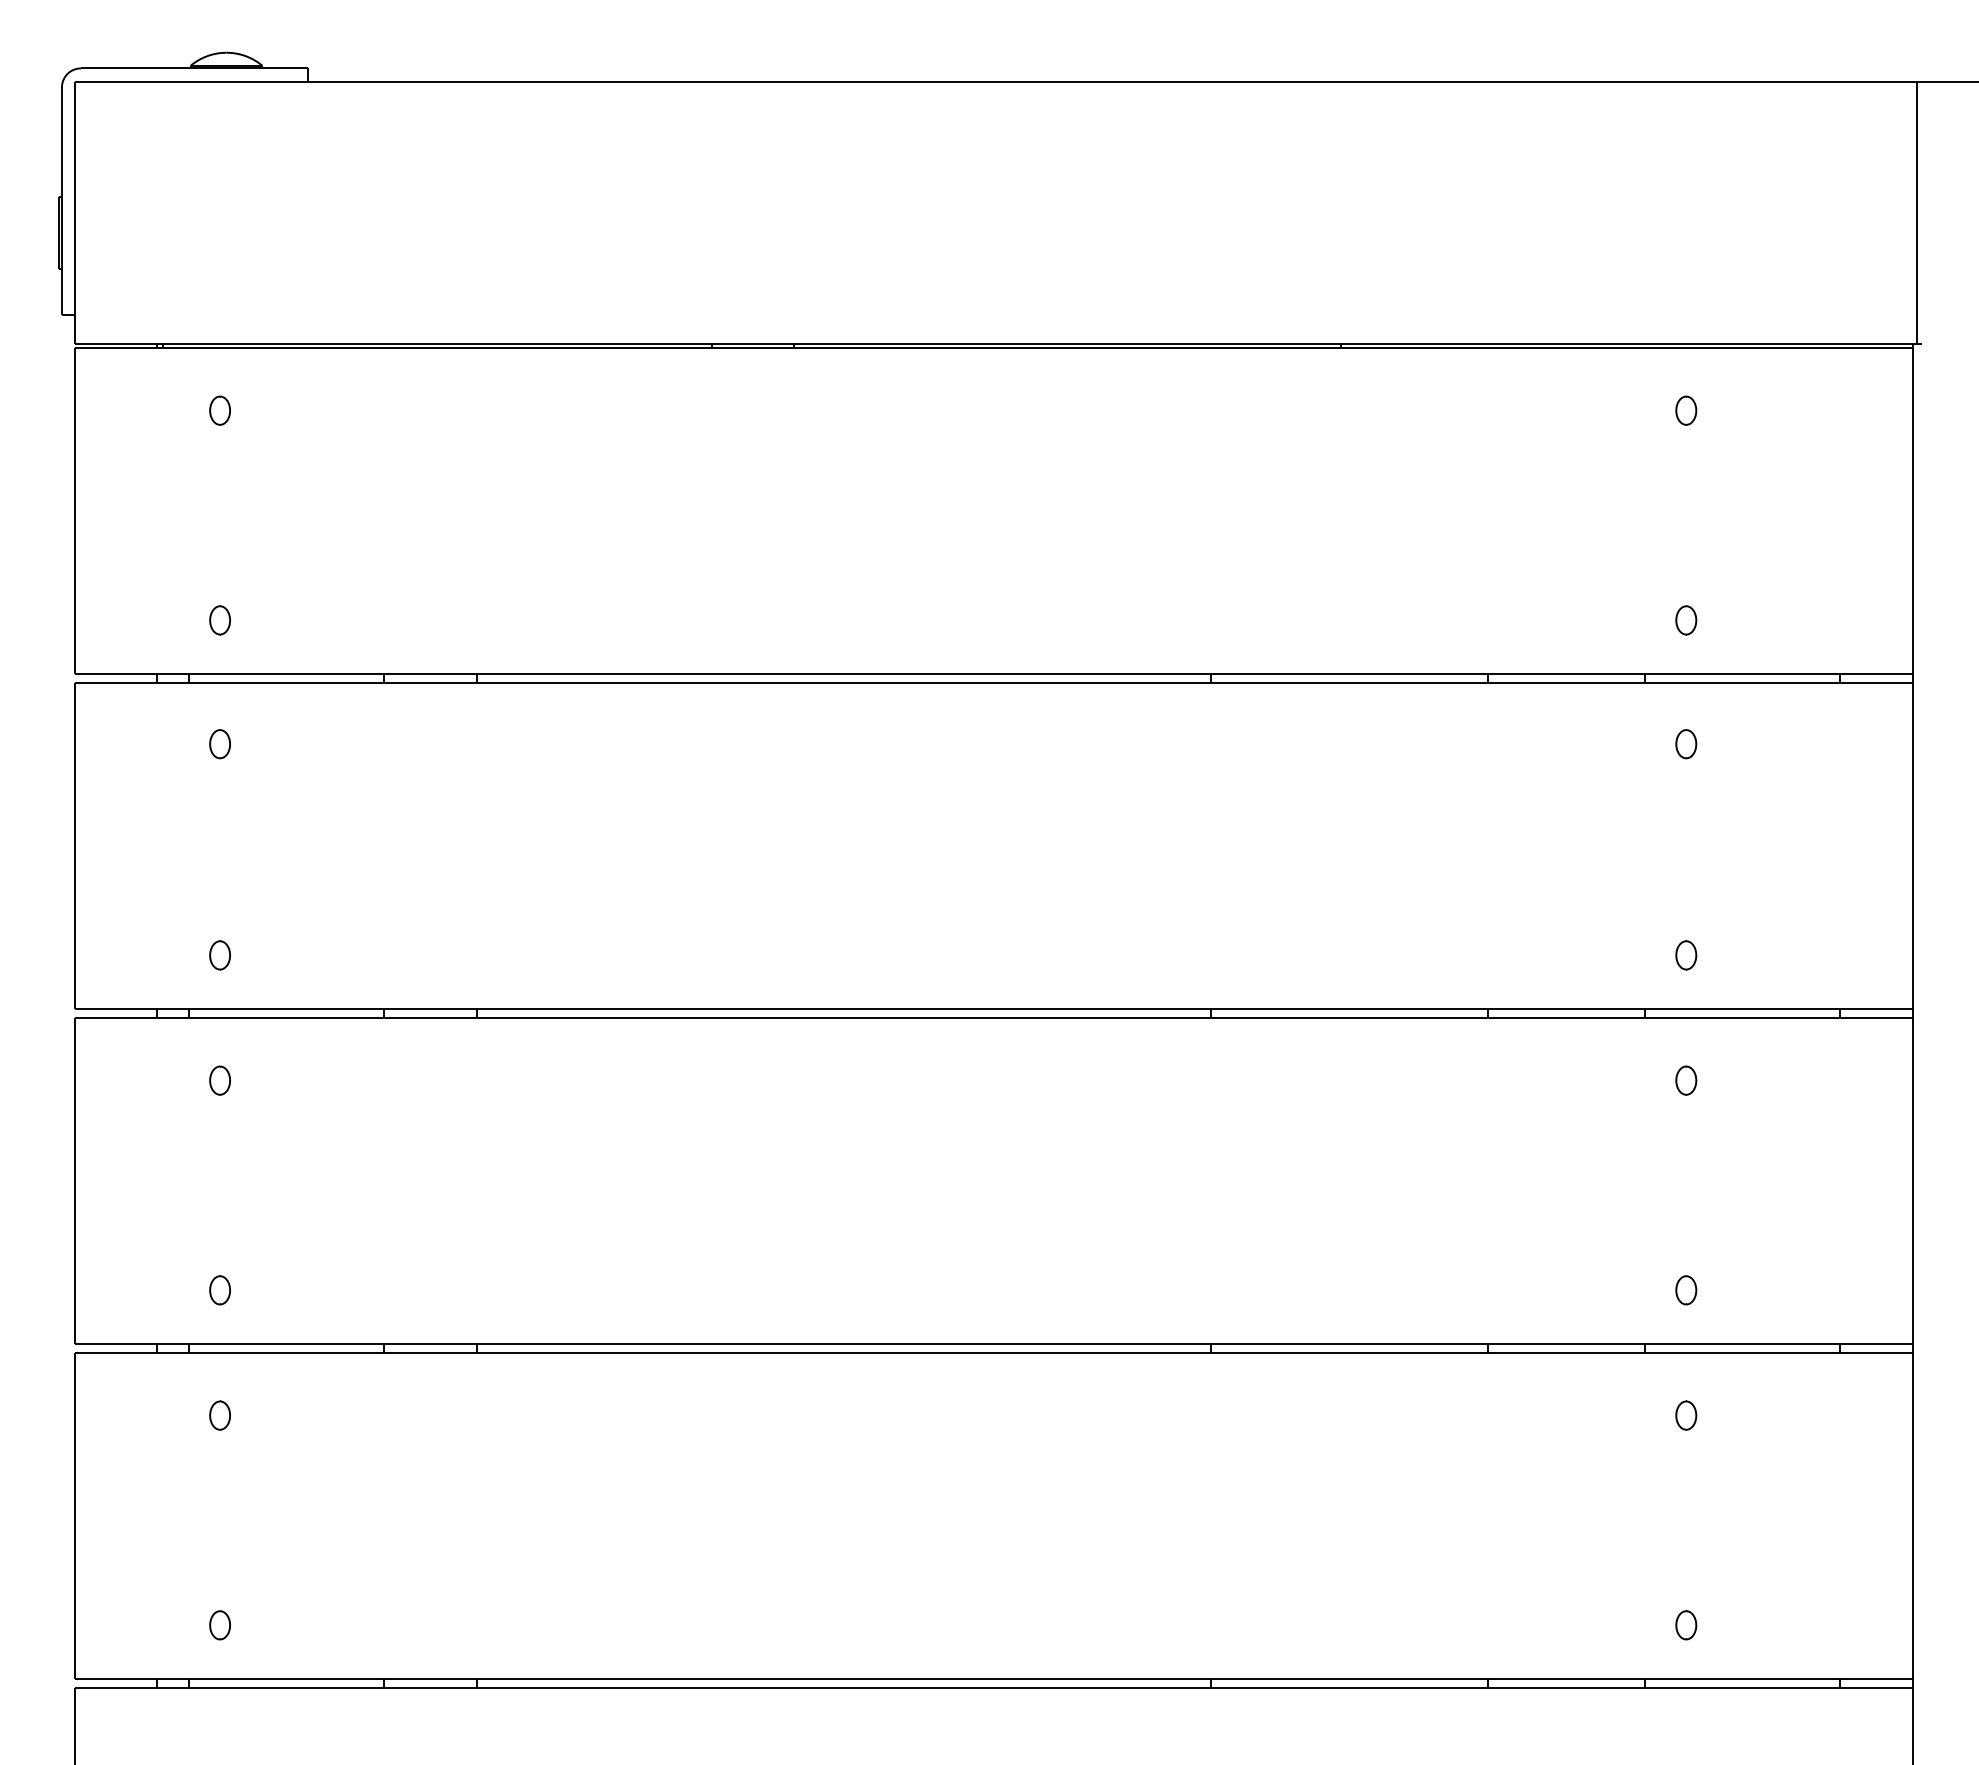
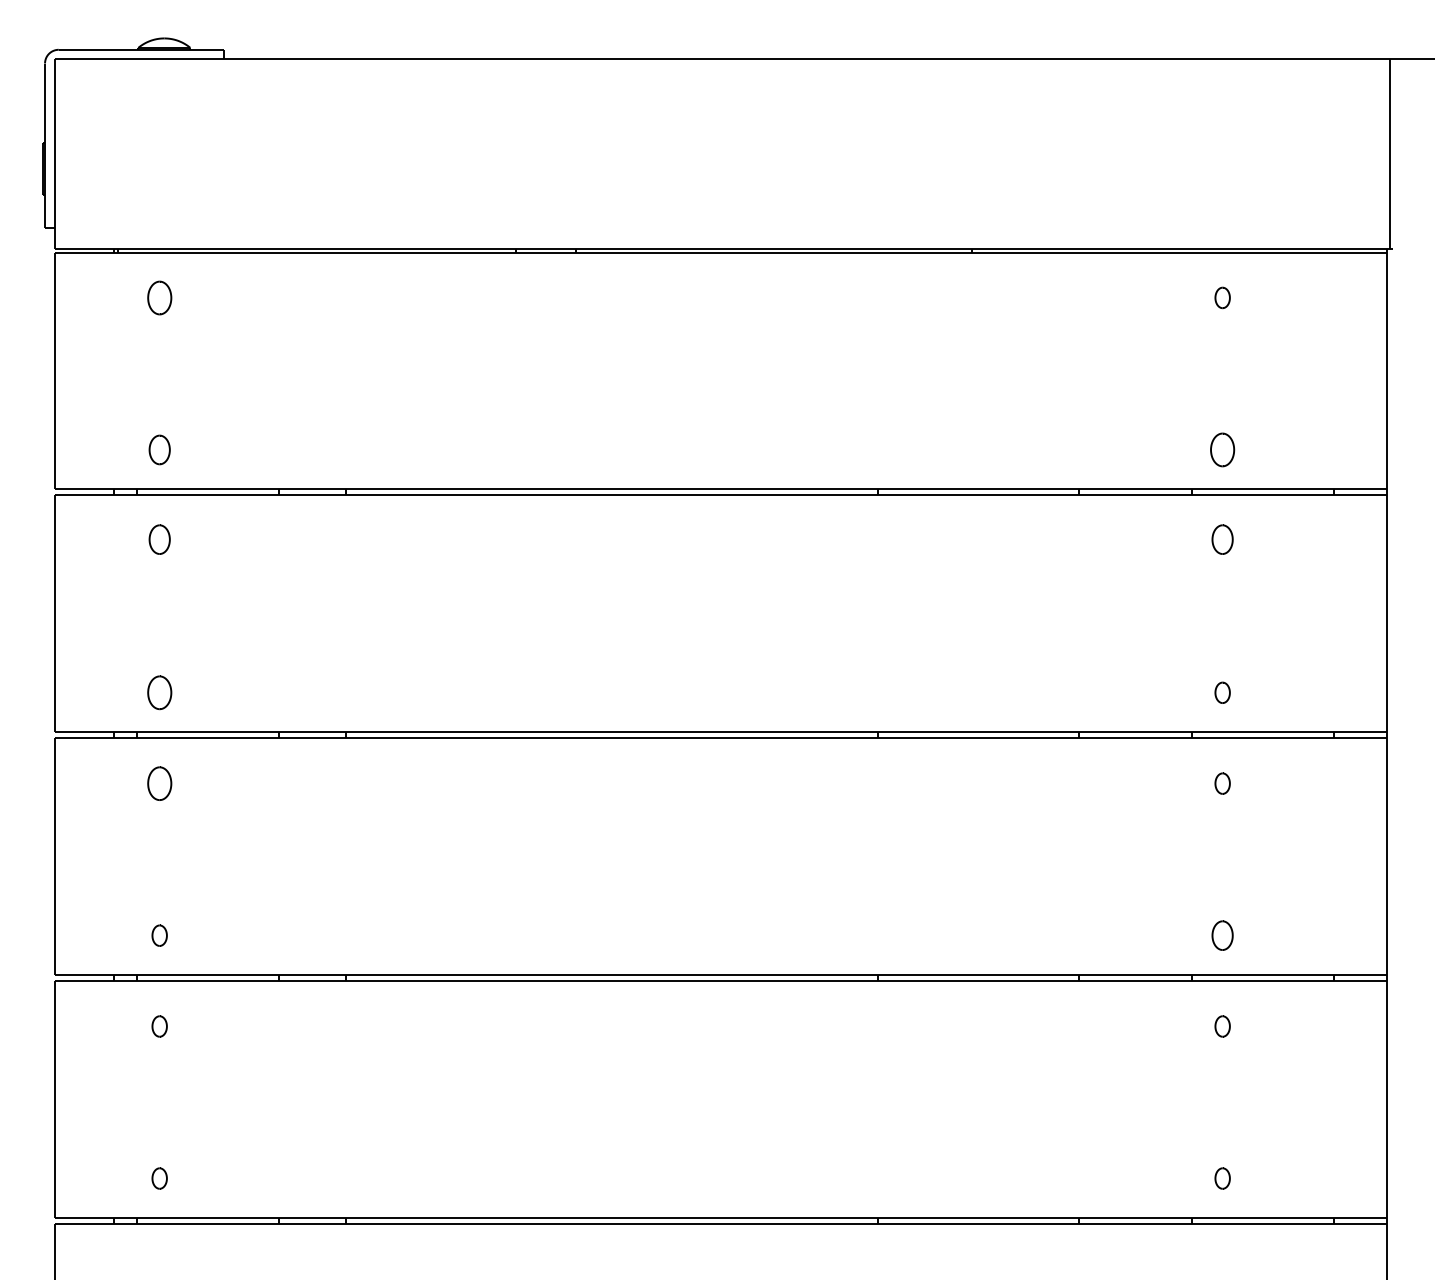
part: (219, 410) -> (159, 297), size x1.6
part: (219, 620) -> (159, 450), size x1.4
part: (1686, 620) -> (1222, 450), size x1.6
part: (219, 744) -> (159, 539), size x1.4
part: (1686, 744) -> (1222, 539), size x1.4
part: (219, 955) -> (159, 692), size x1.6
part: (219, 1080) -> (159, 783), size x1.6
part: (1686, 1290) -> (1222, 935), size x1.4

